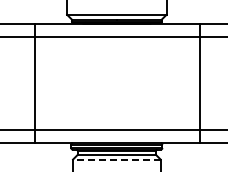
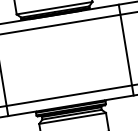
line: (116, 159) -> (72, 118), dashed -> solid

